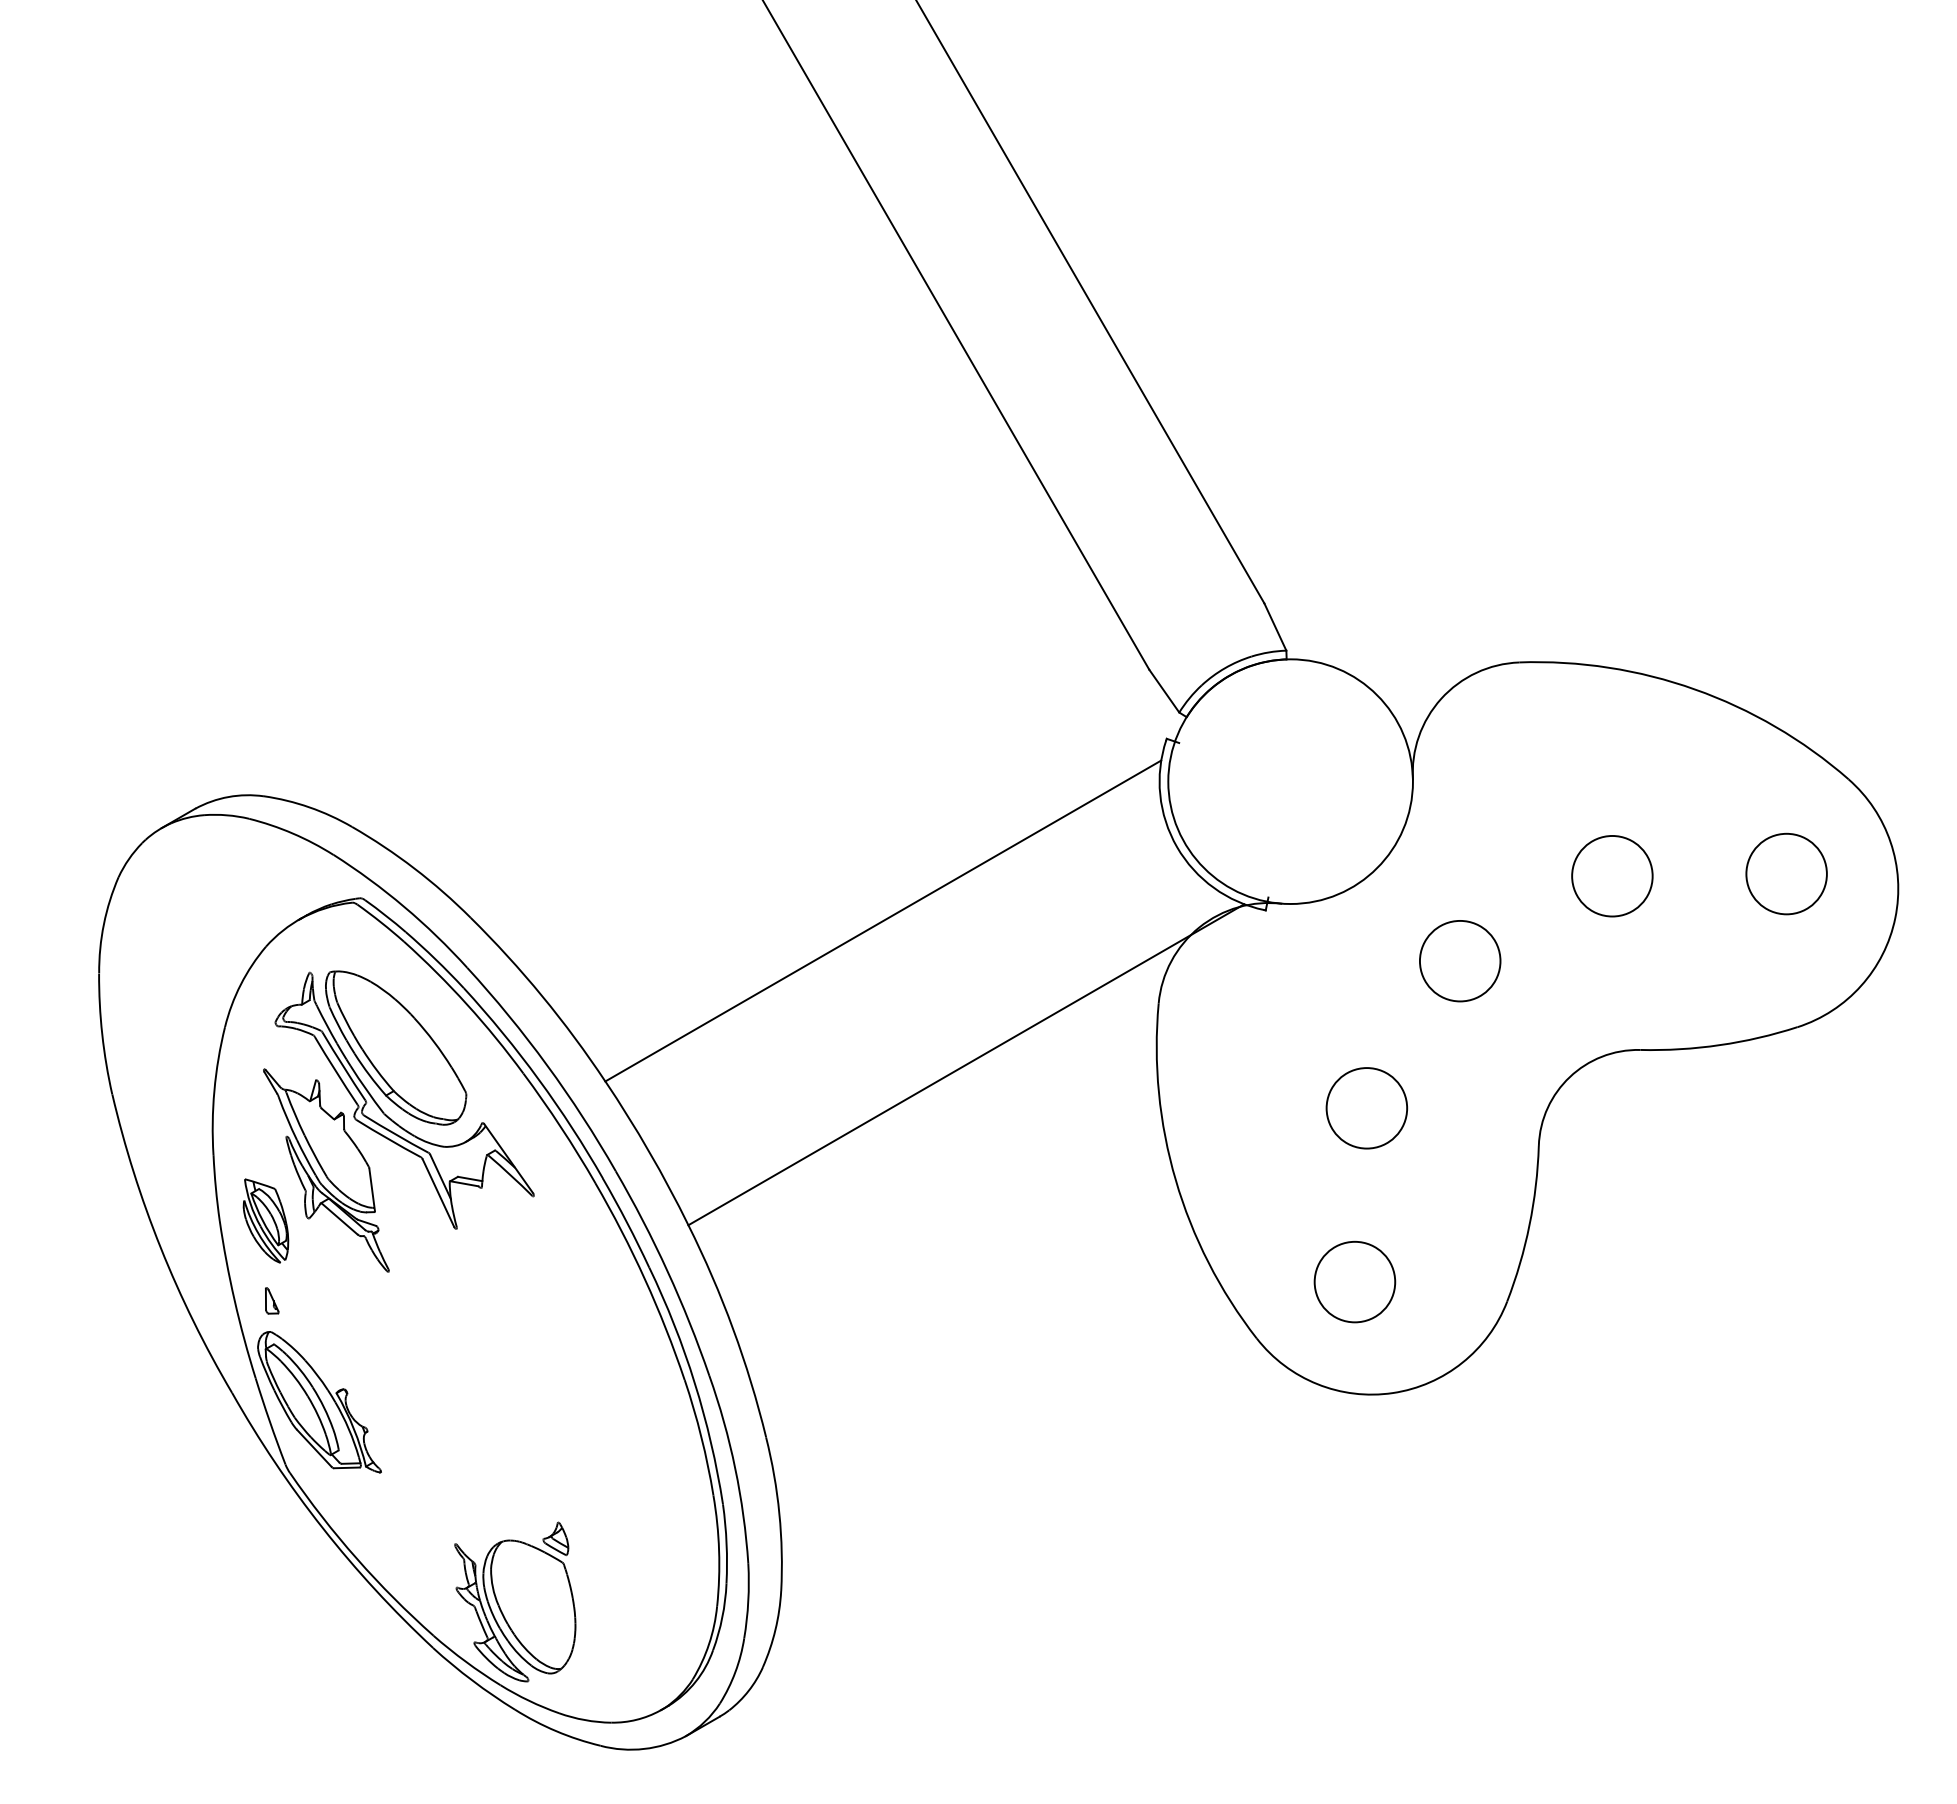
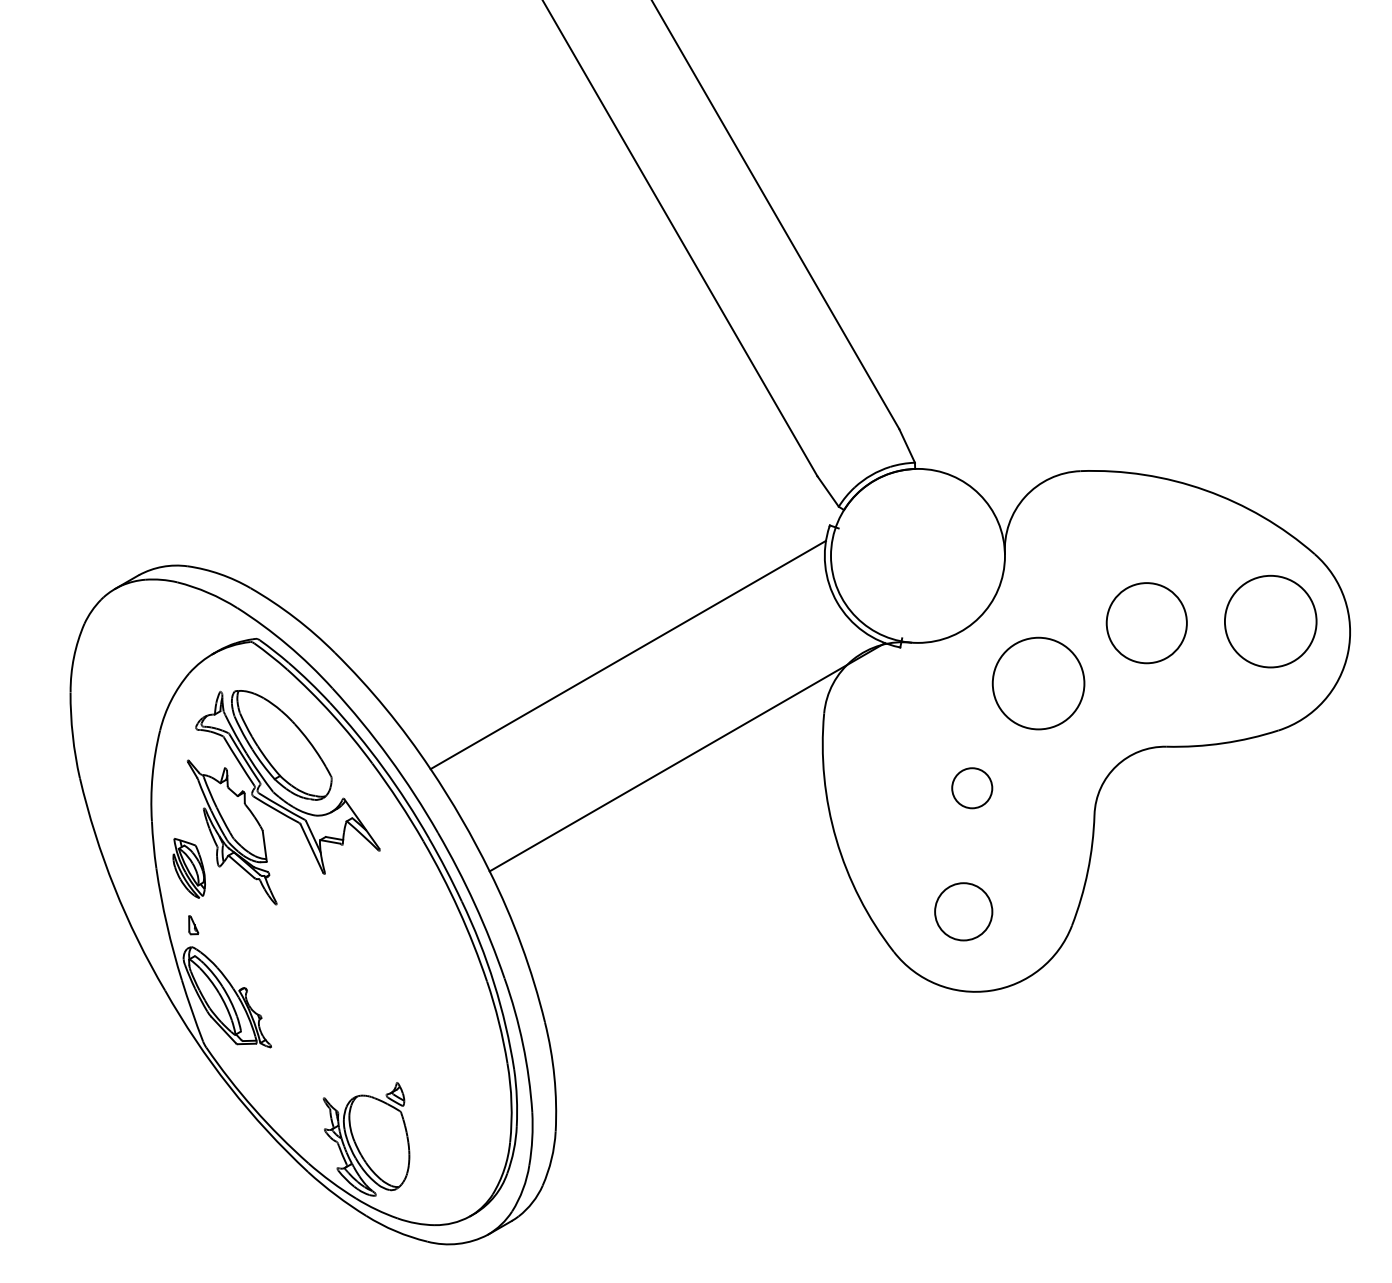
circle: (1786, 873) -> (1270, 621), size x1.6
circle: (1612, 875) -> (1146, 622), size x1.4
circle: (1459, 960) -> (1038, 683), size x1.6
circle: (1366, 1108) -> (971, 788), size x0.7

